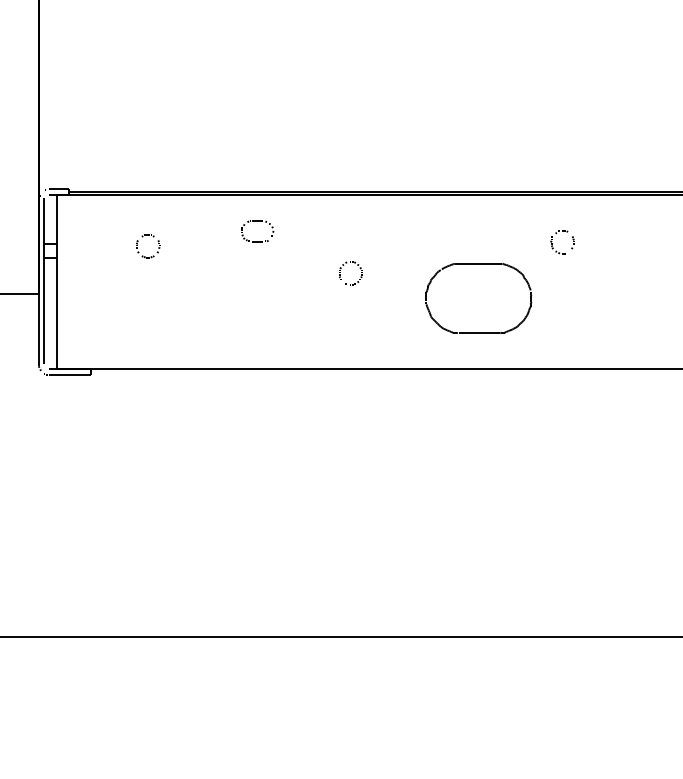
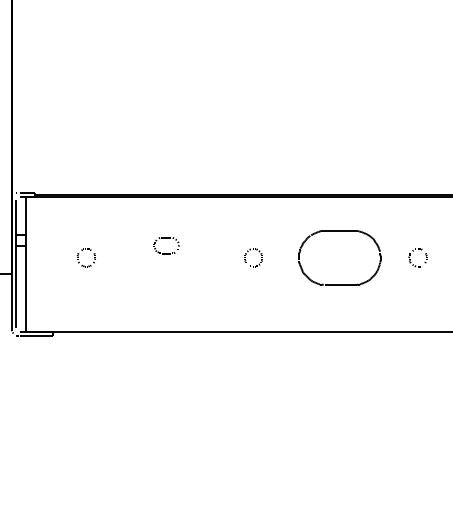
part: (257, 221) -> (166, 237), moved
part: (556, 234) -> (413, 251), moved
part: (156, 252) -> (92, 262), moved
part: (478, 264) -> (339, 231), moved

